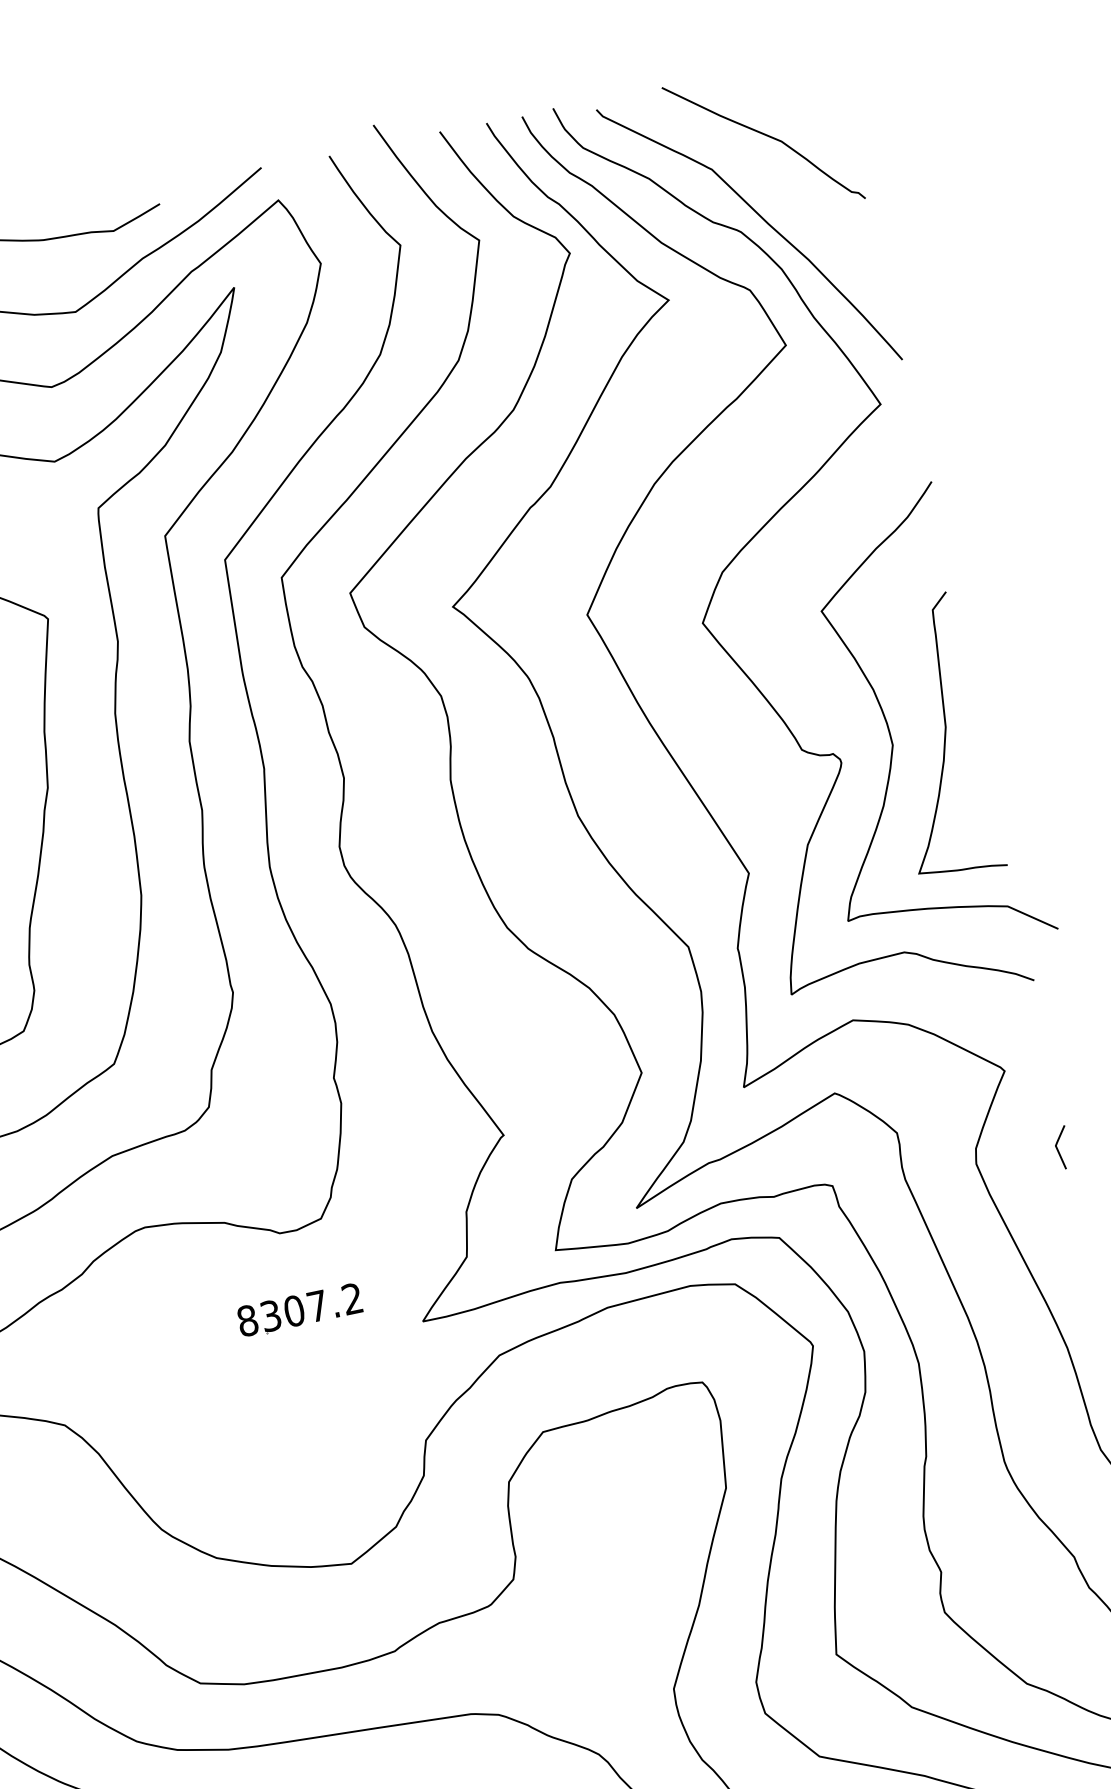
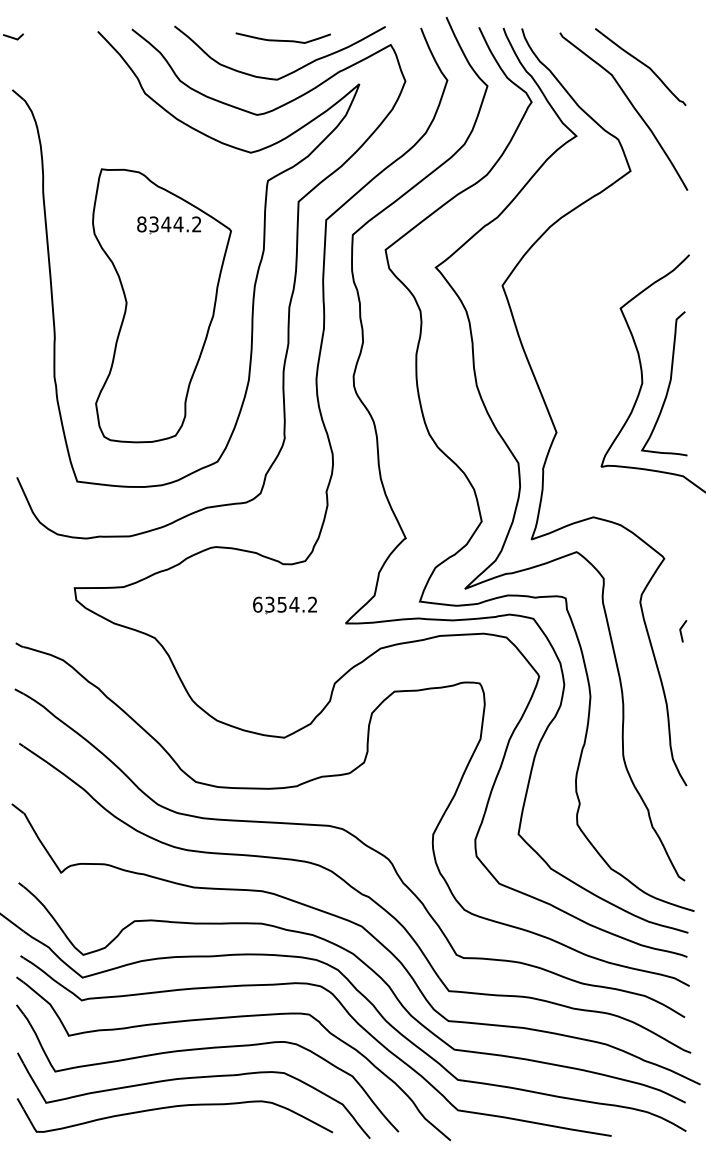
curve: (771, 522) -> (604, 258), removed
line: (1059, 1148) -> (681, 631), moved
text: (283, 1312) -> (276, 604), 8307.2 -> 6354.2

